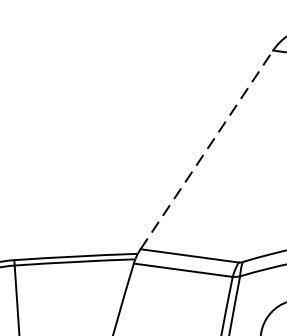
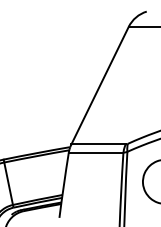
line: (207, 149) -> (100, 85), dashed -> solid

